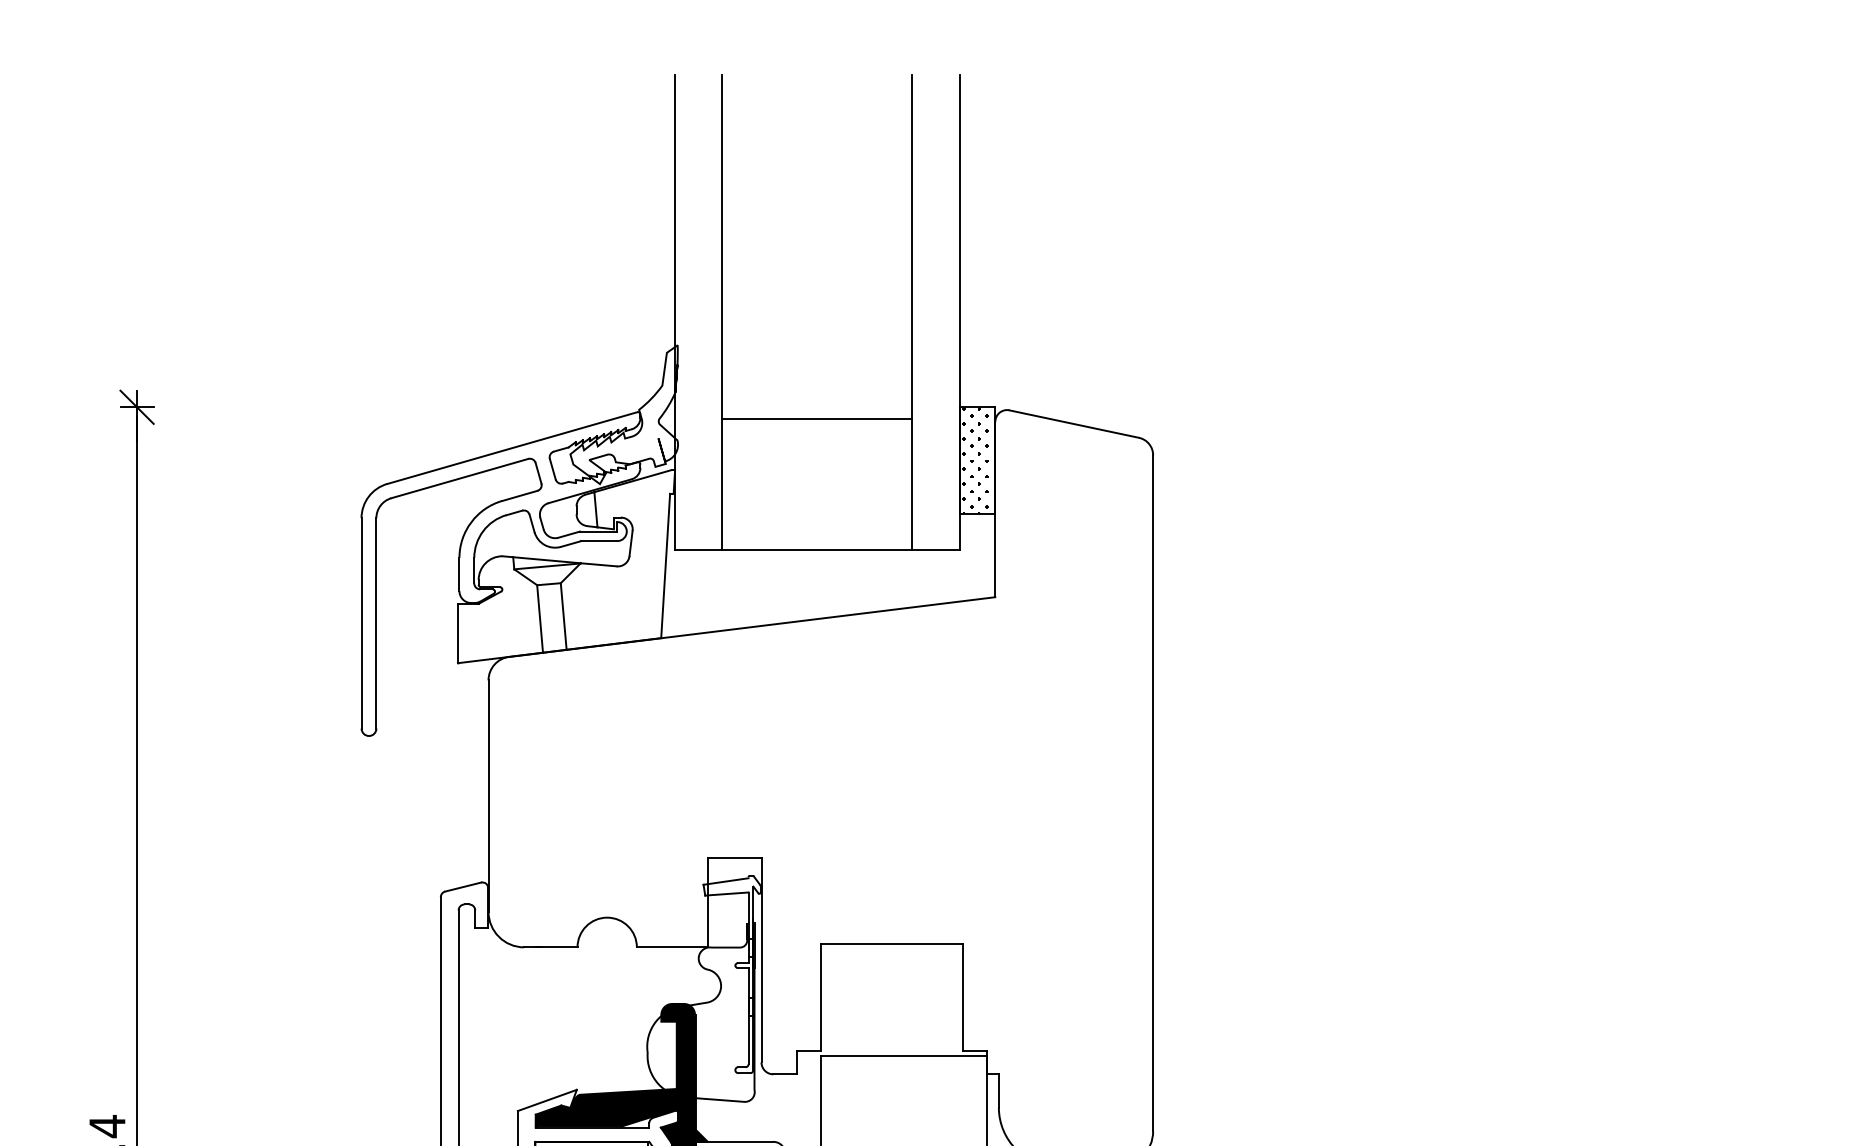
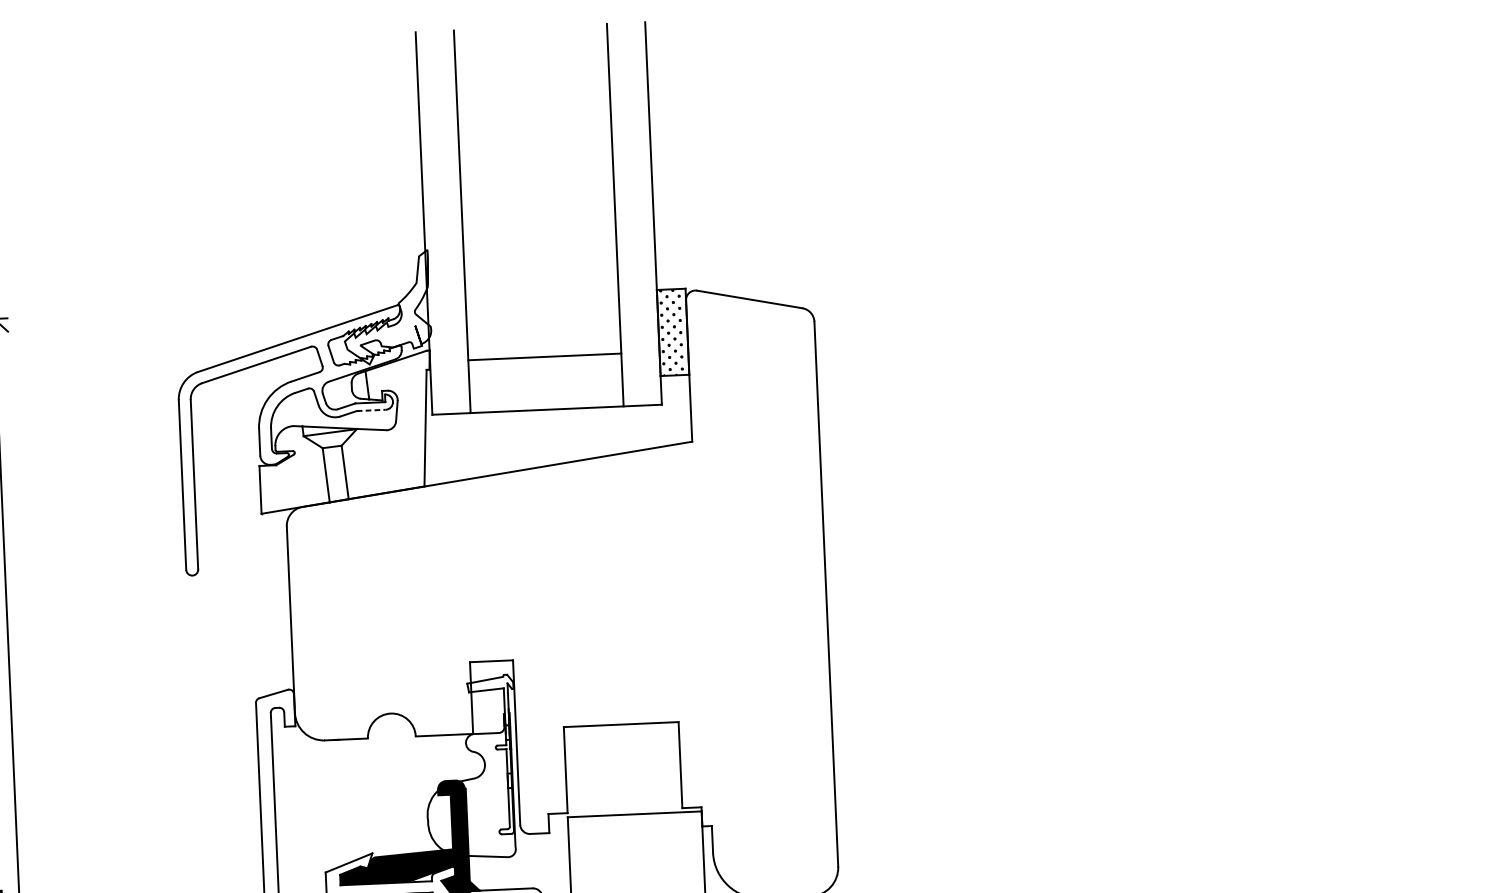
line: (817, 419) -> (545, 357), moved
line: (599, 541) -> (371, 410), solid -> dashed

